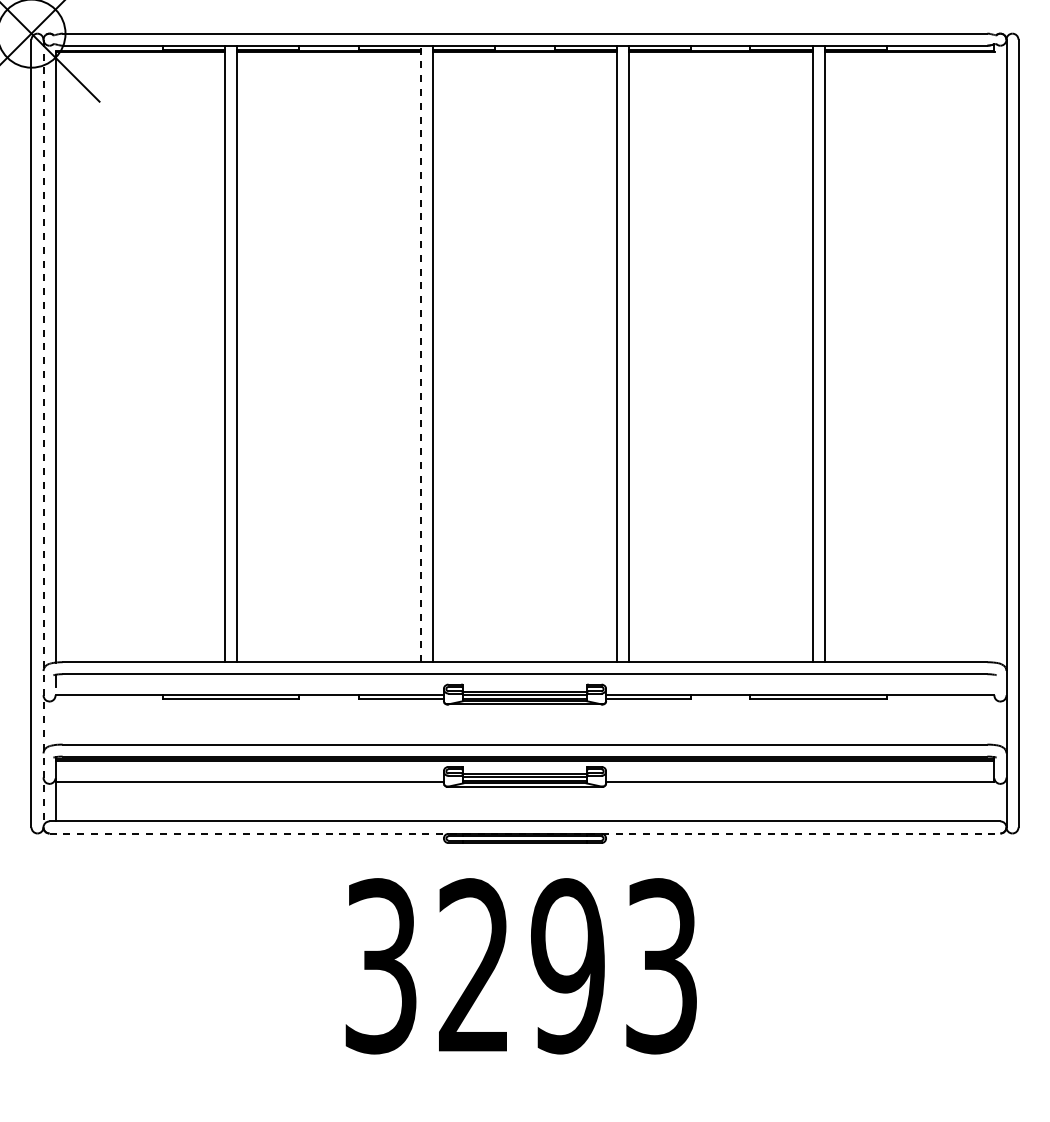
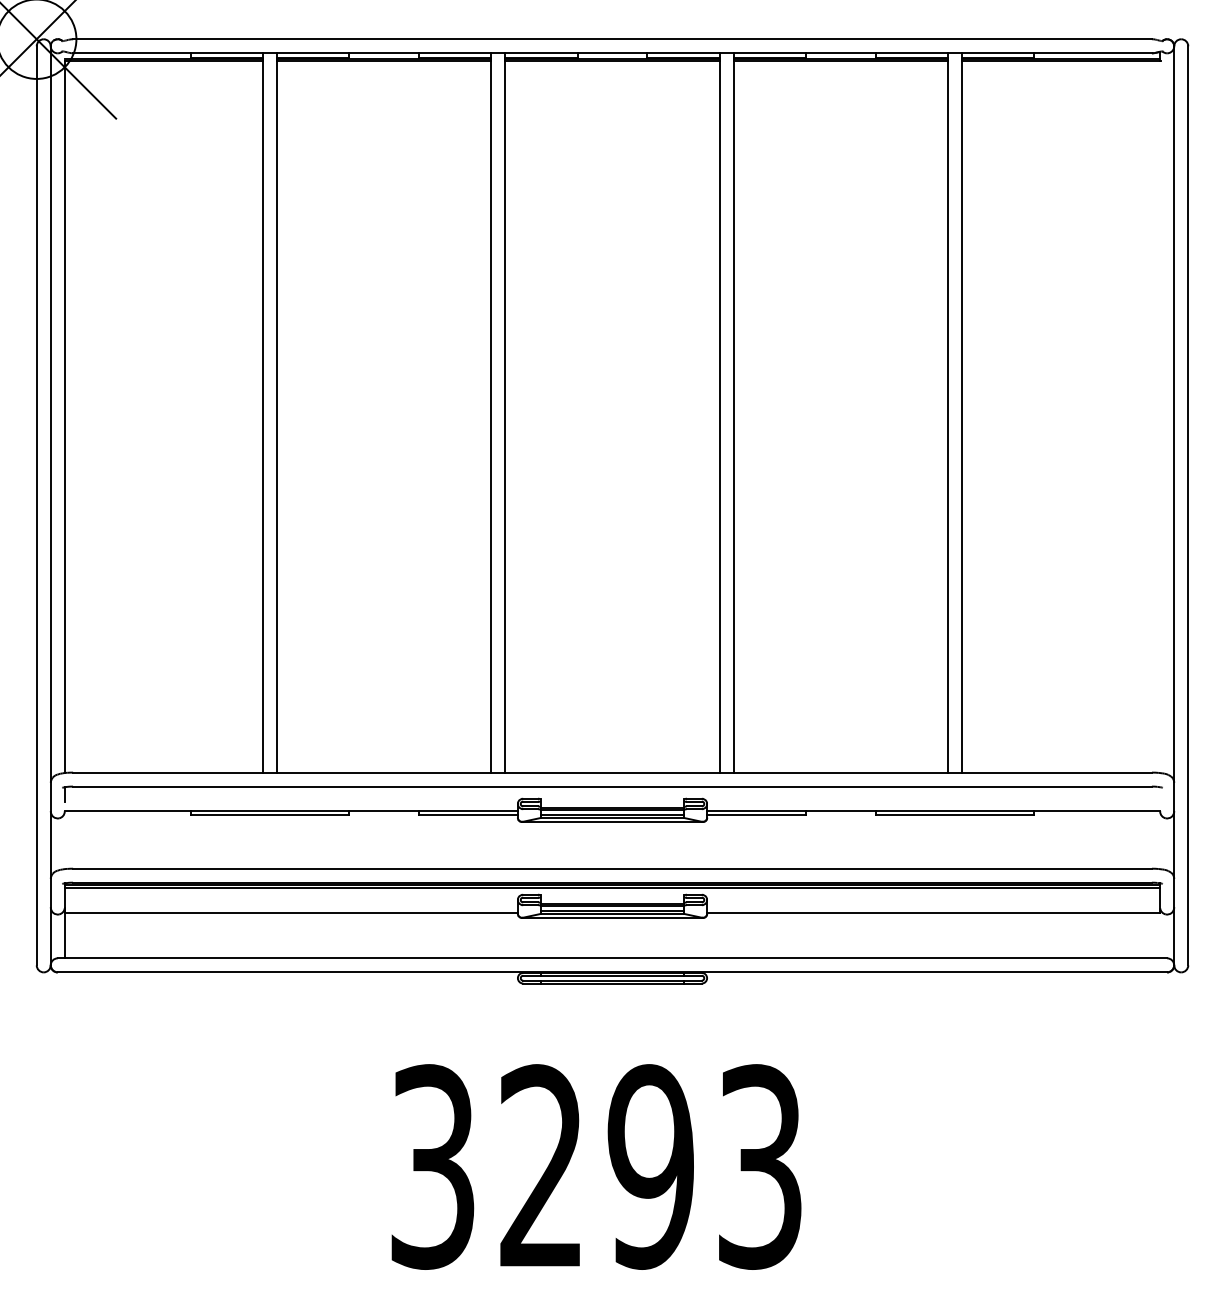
line: (421, 353) -> (491, 412), dashed -> solid
line: (43, 433) -> (50, 505), dashed -> solid
line: (525, 833) -> (613, 972), dashed -> solid
text: (520, 966) -> (595, 1167), moved

